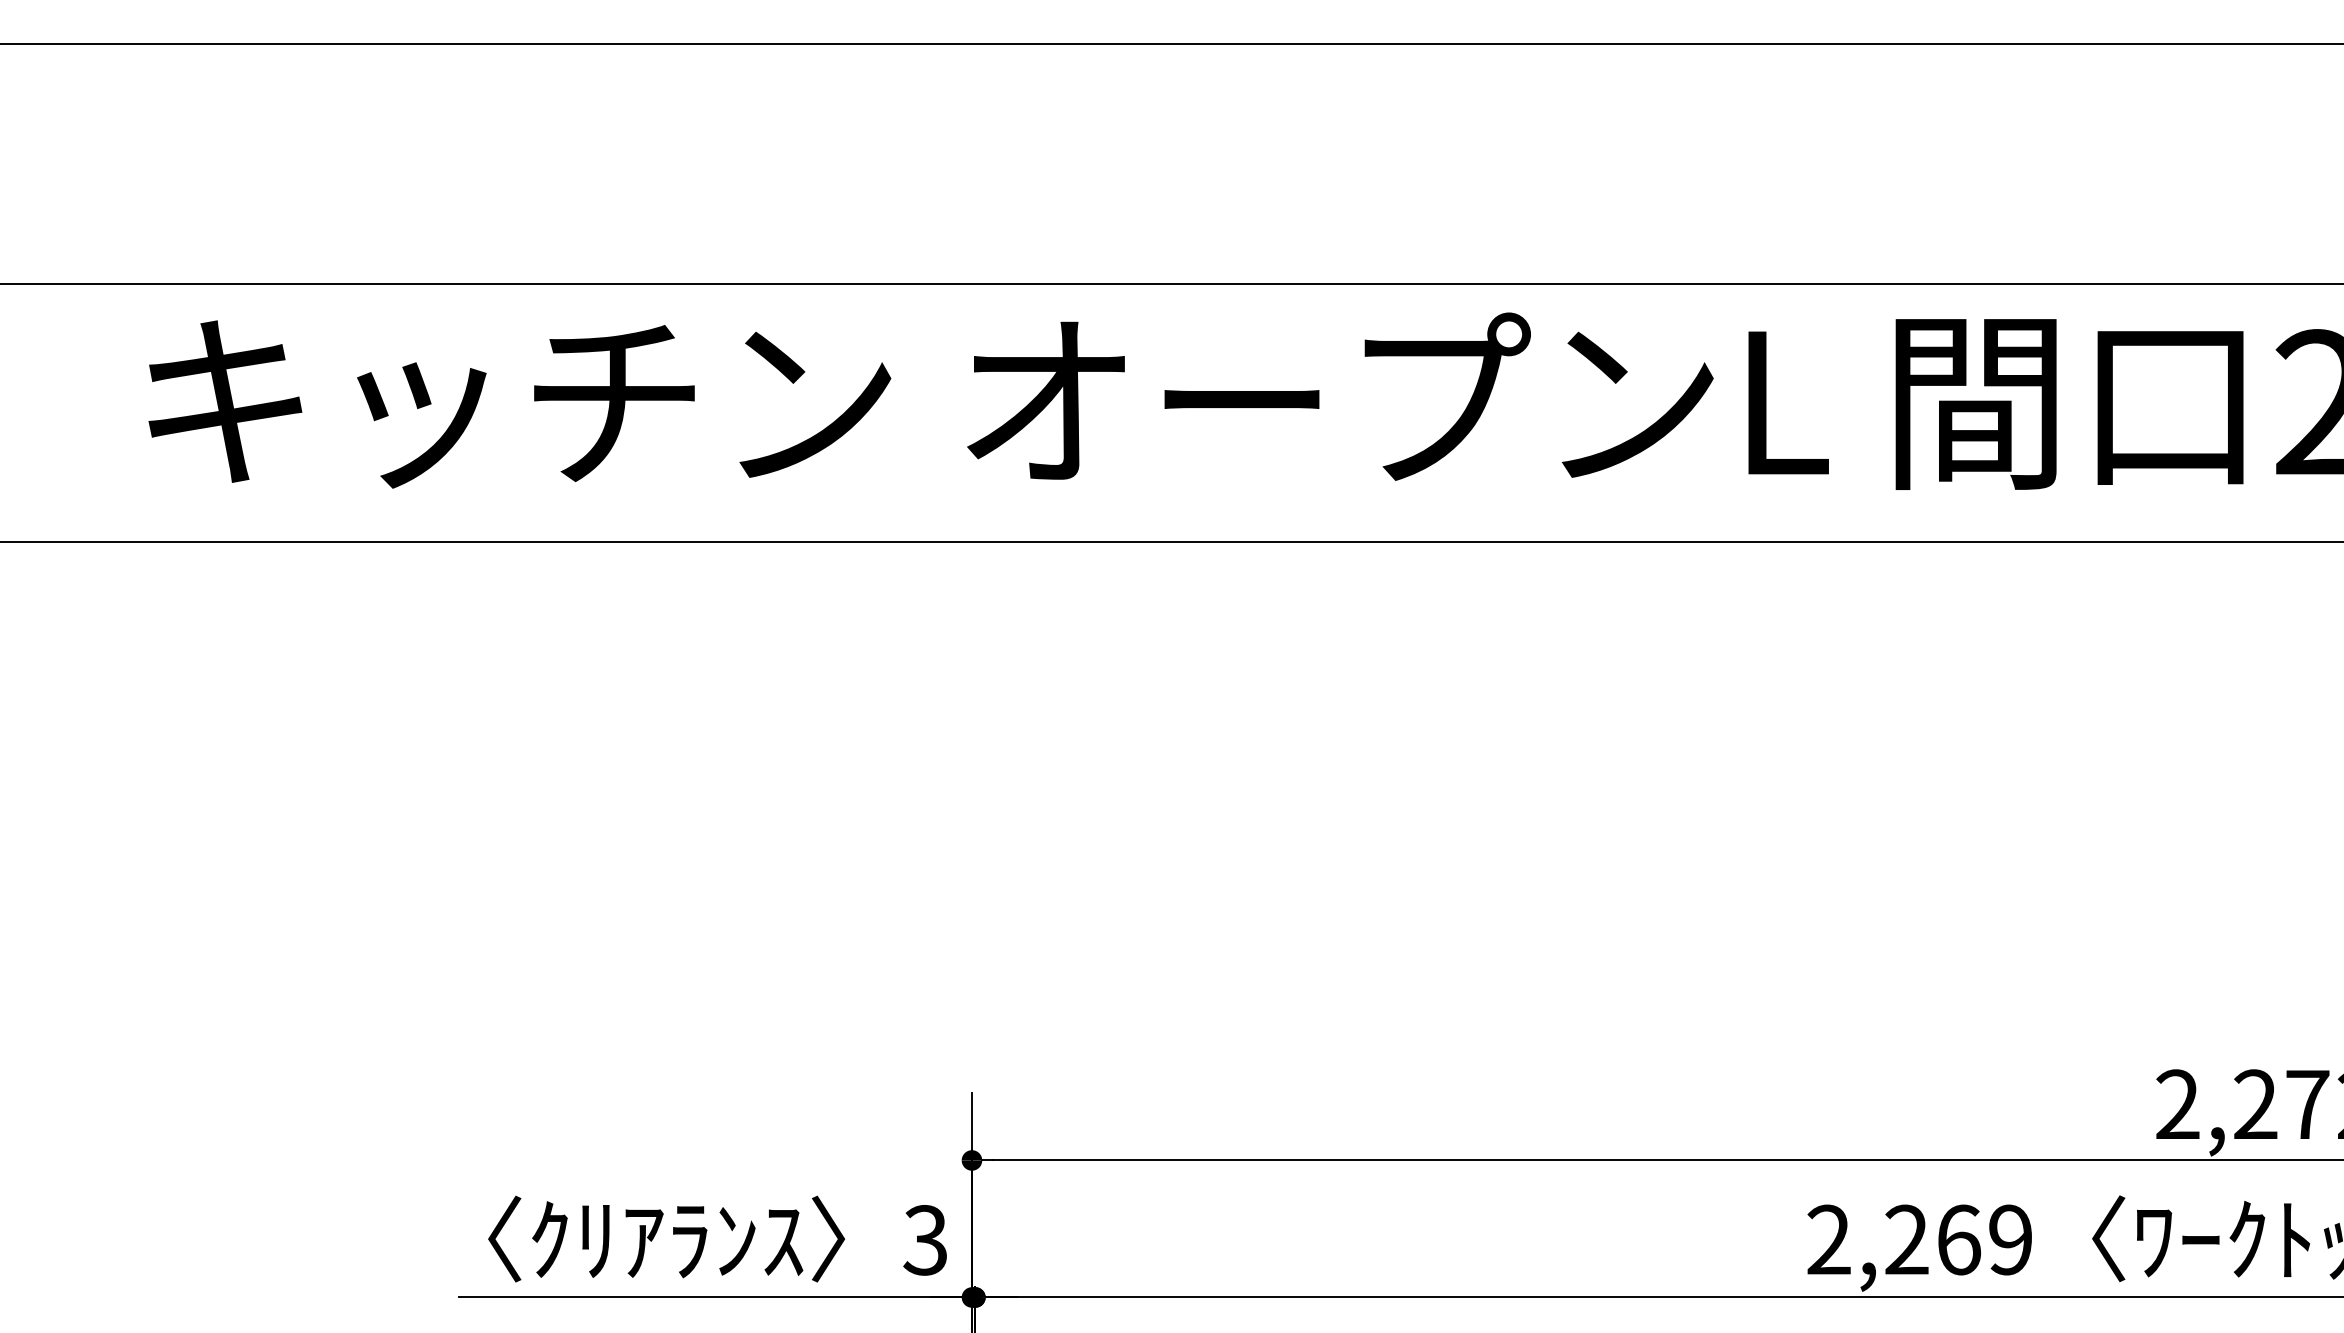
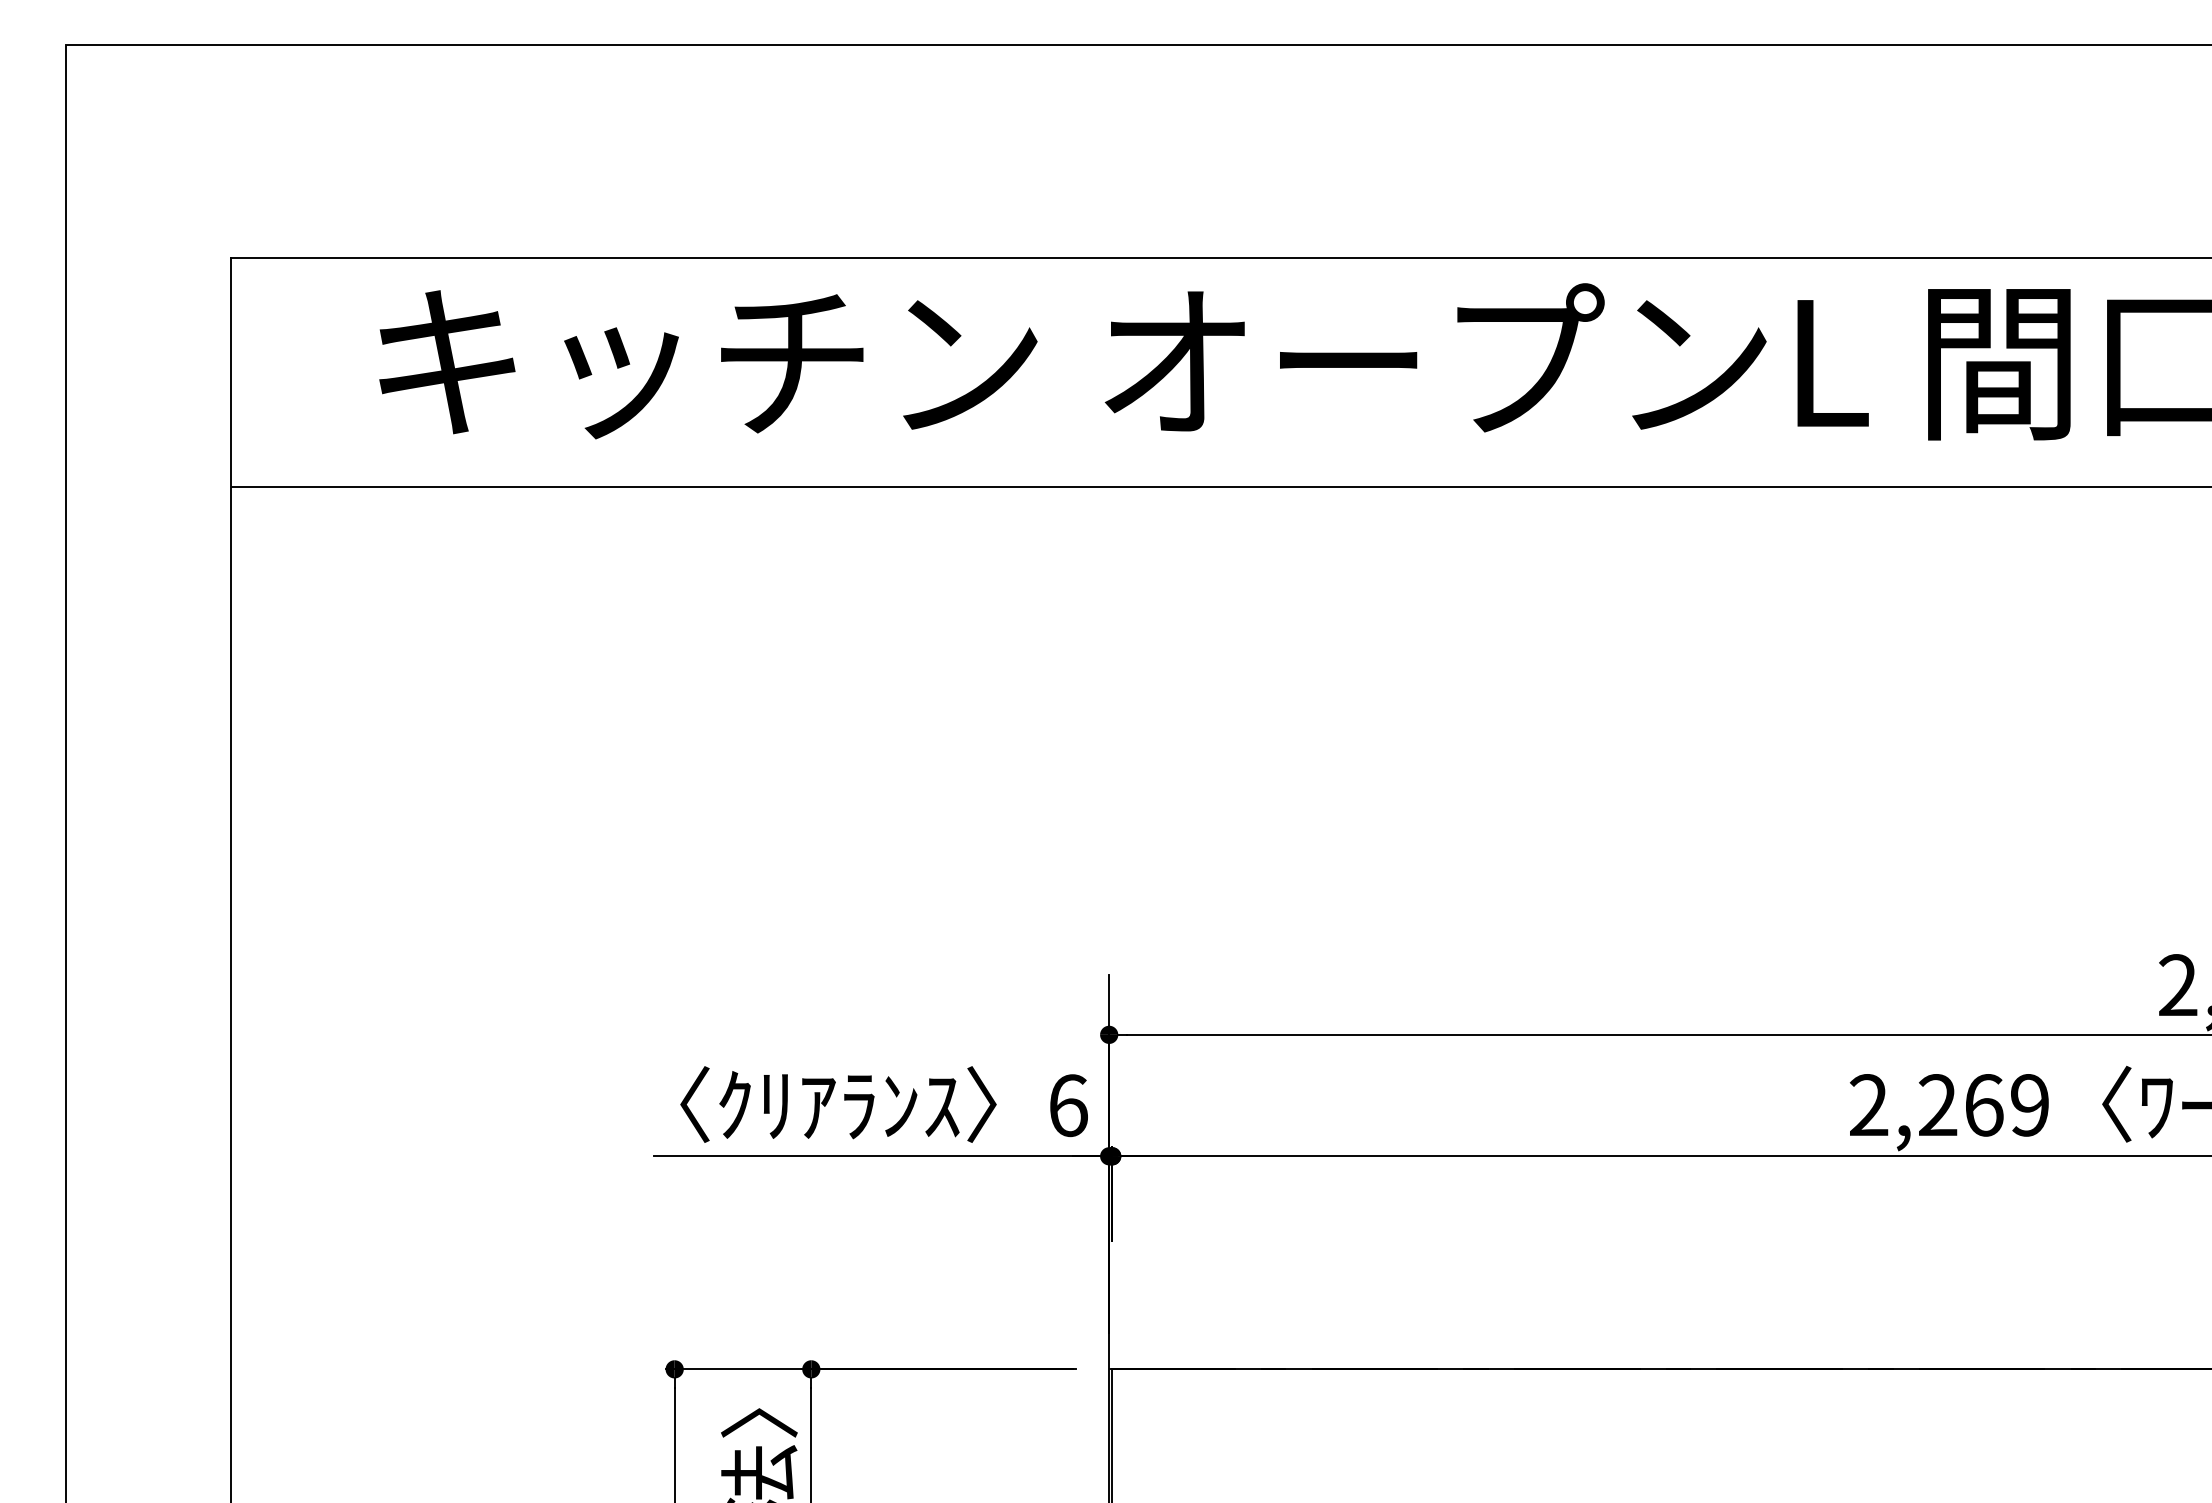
text: (924, 1240) -> (1067, 1105), 3 -> 6

